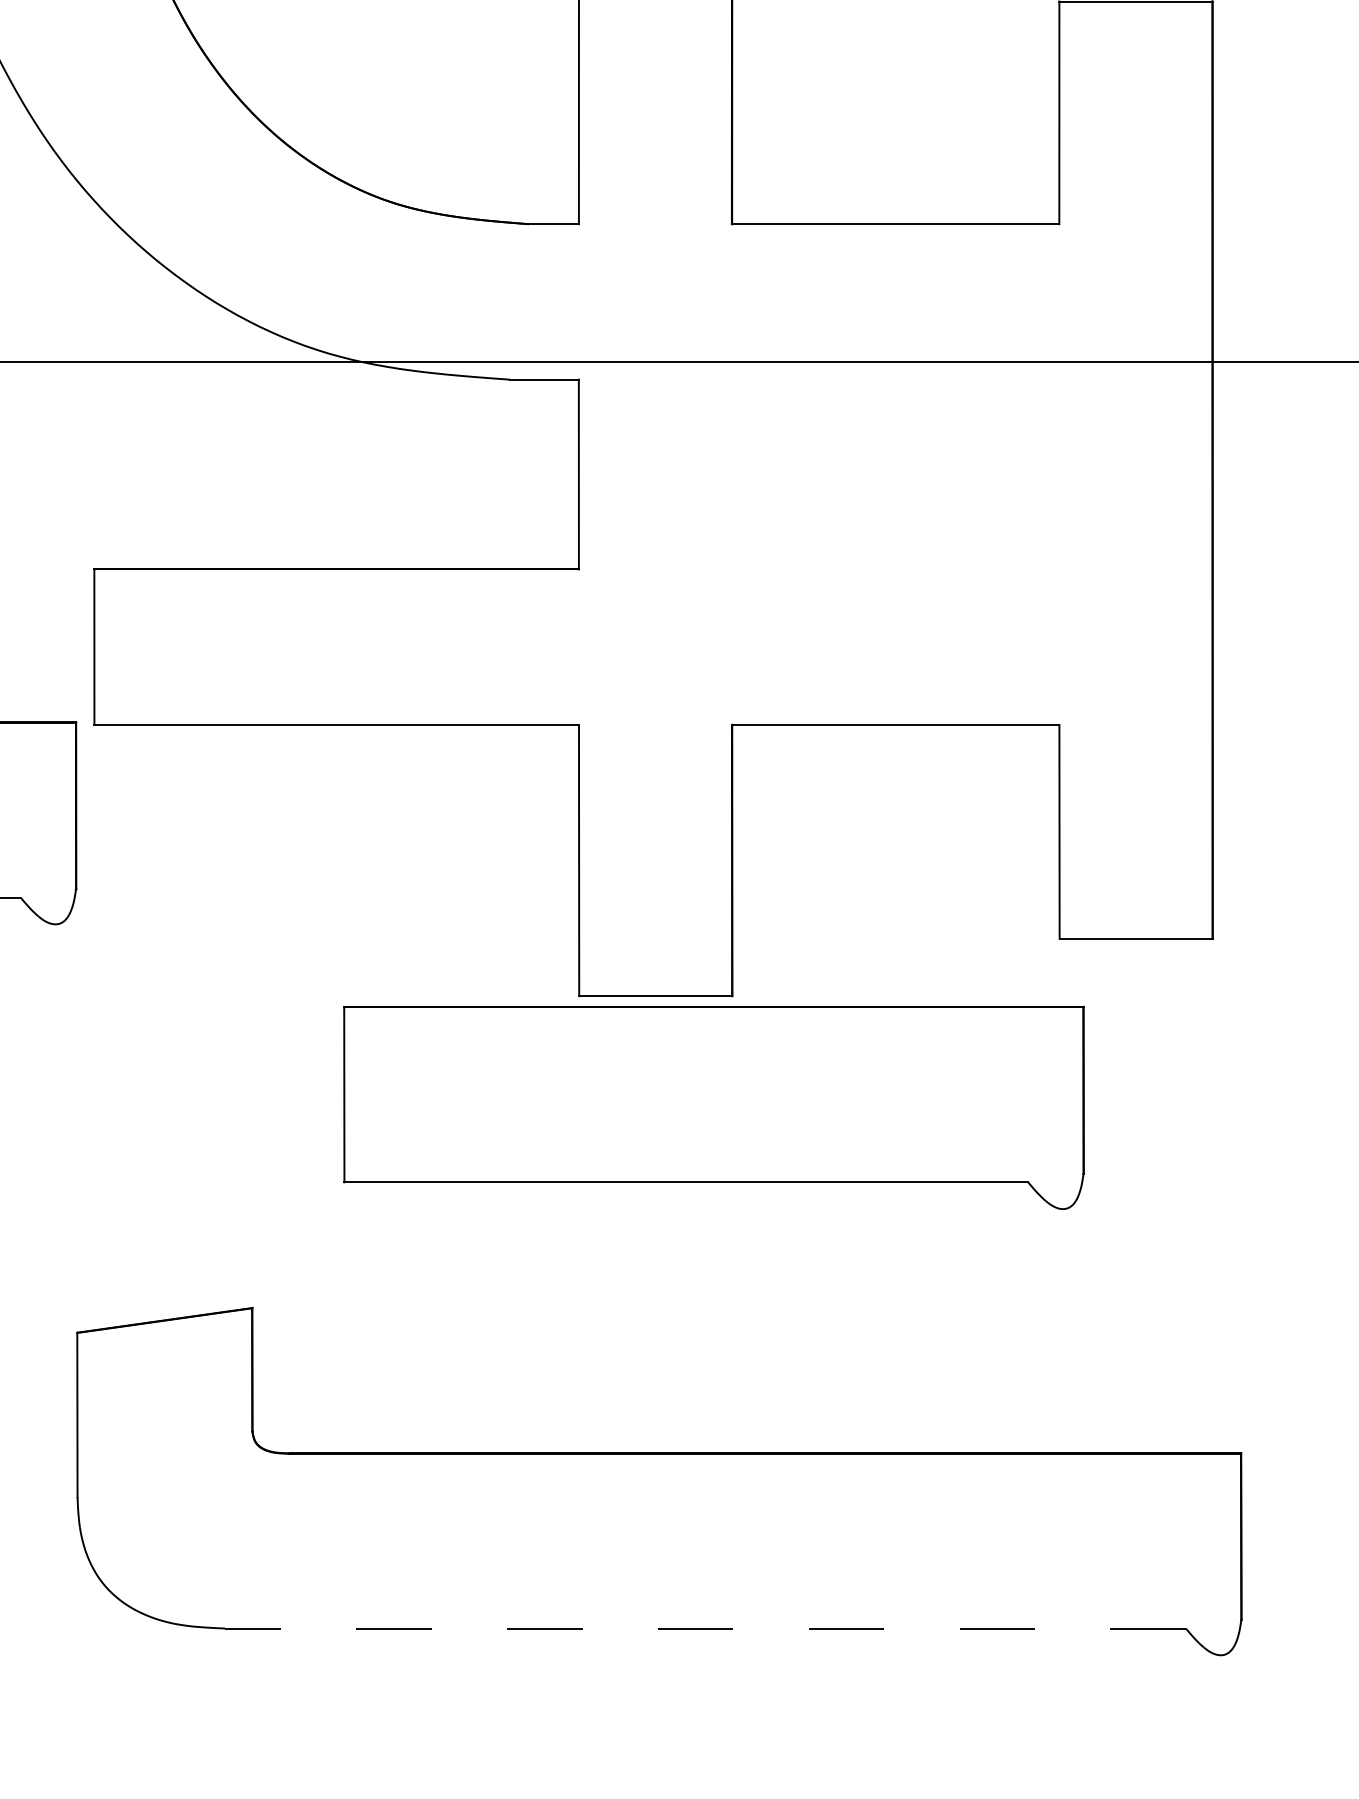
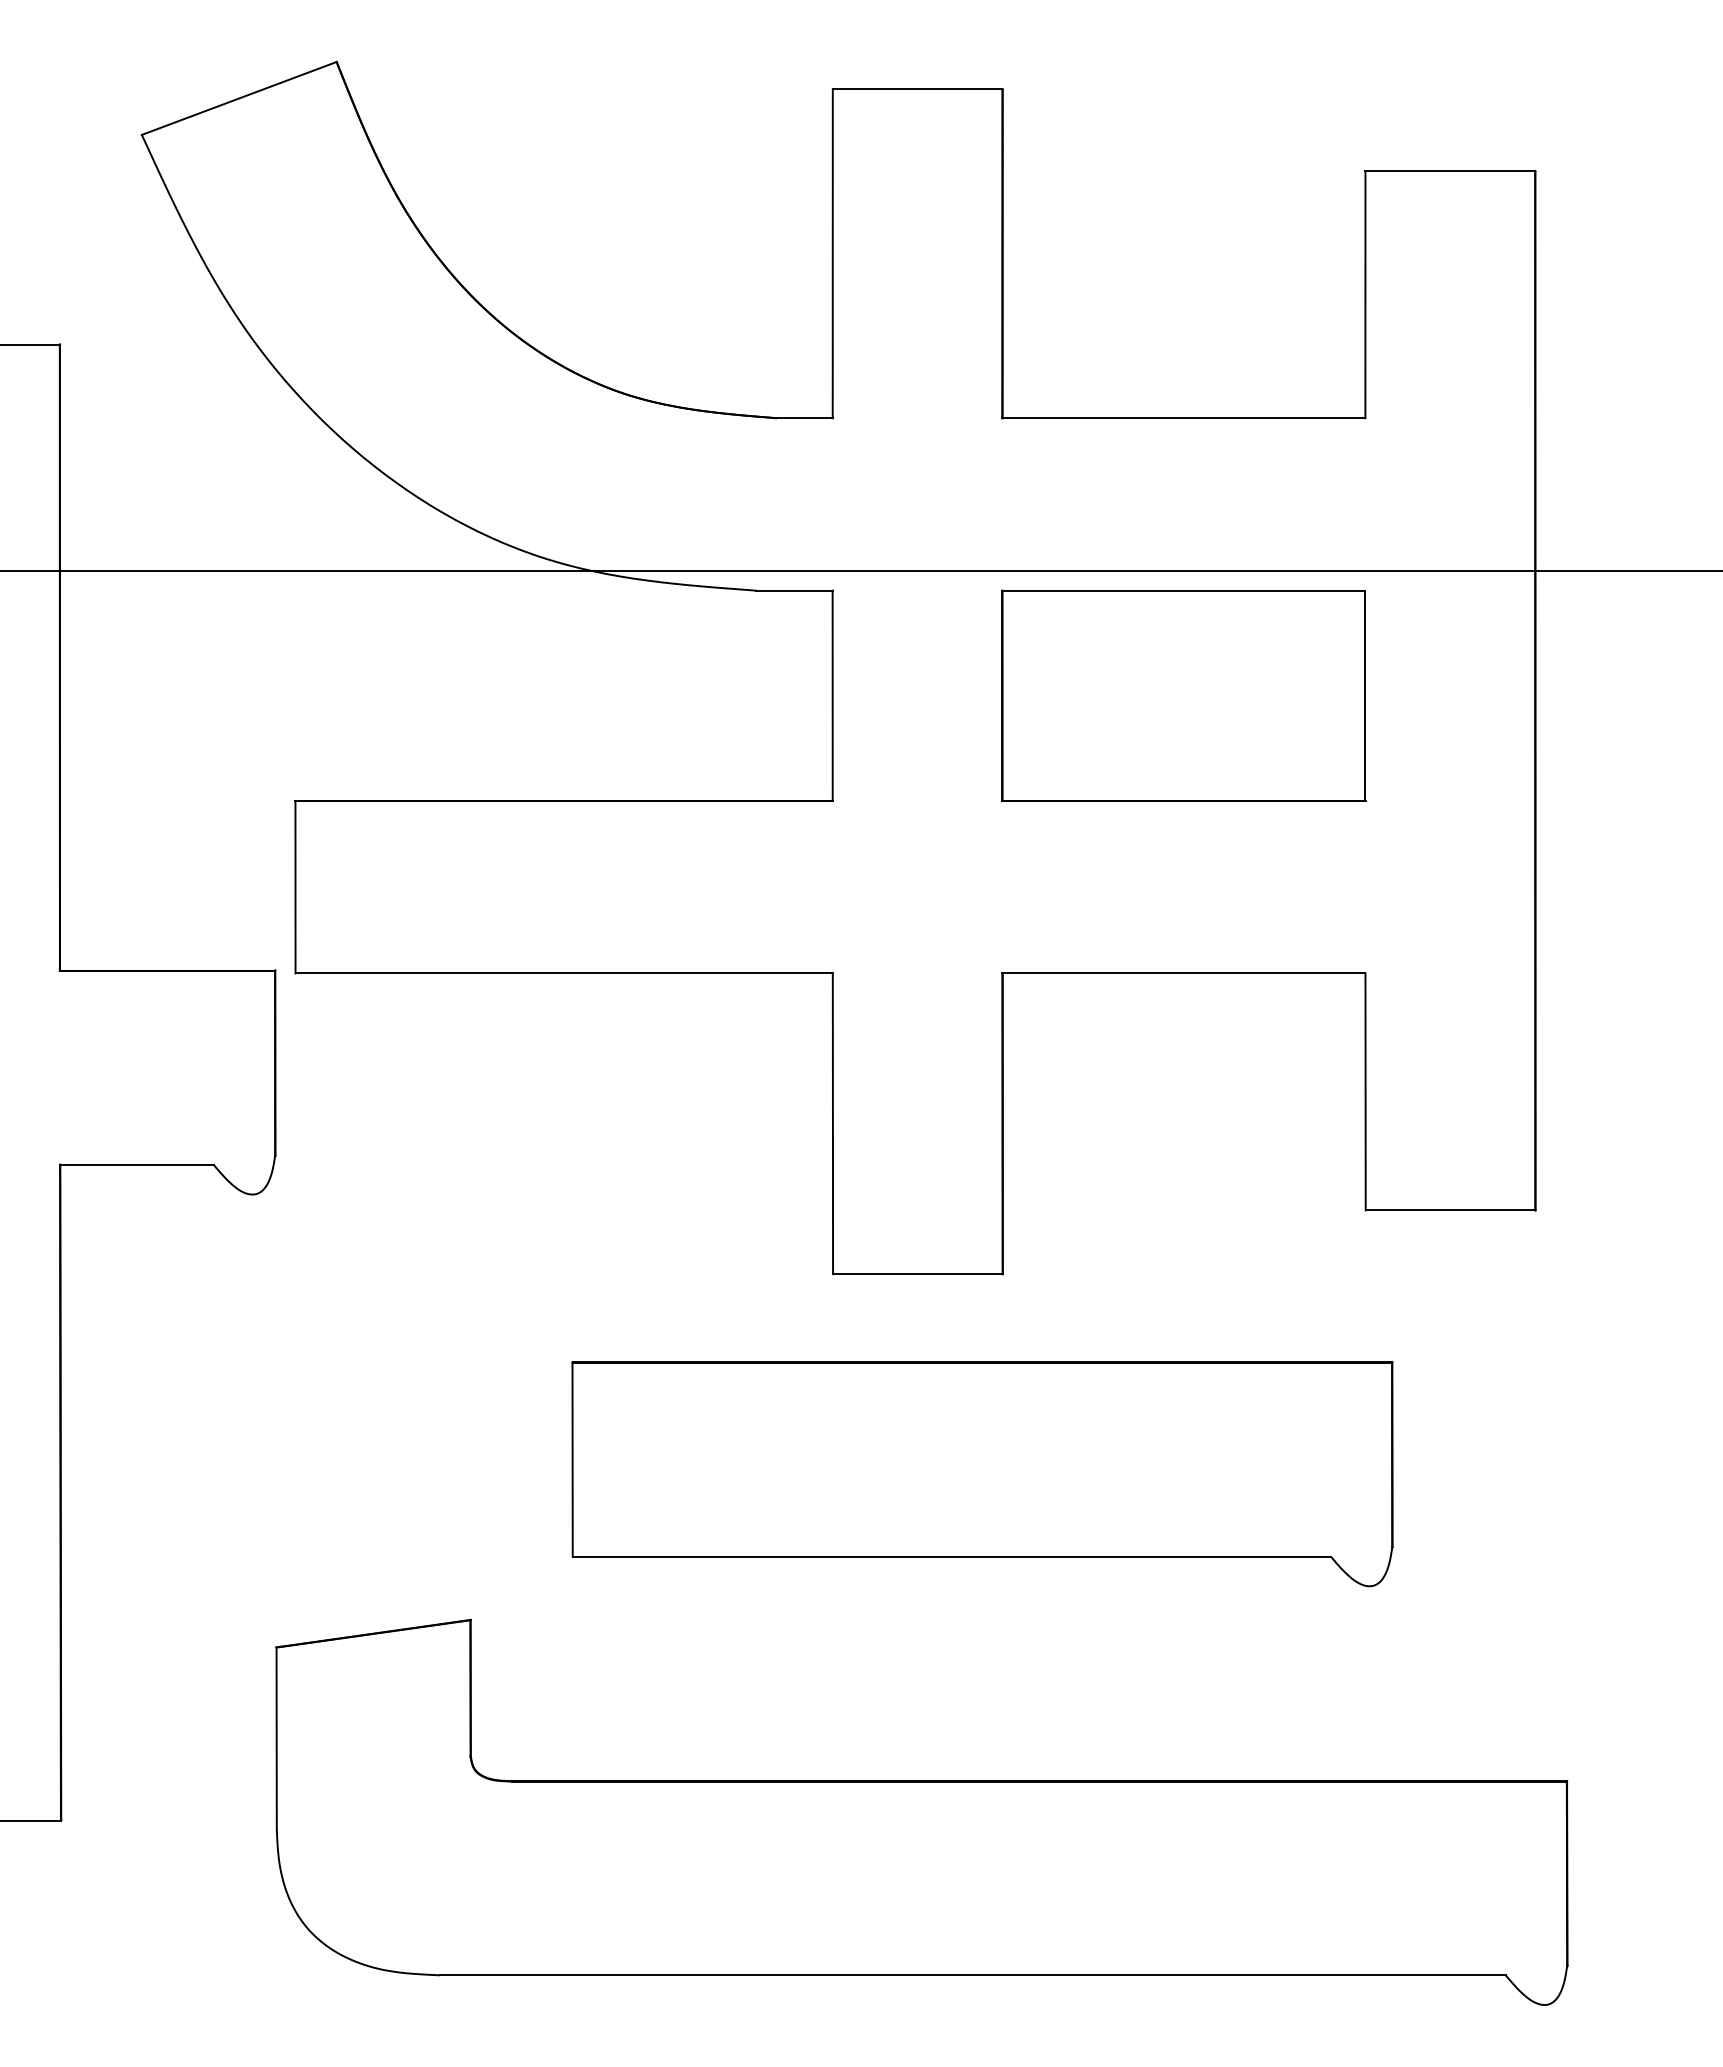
part: (895, 474) -> (1183, 695), added
part: (713, 1108) -> (982, 1474), moved
line: (705, 1628) -> (973, 1975), dashed -> solid

